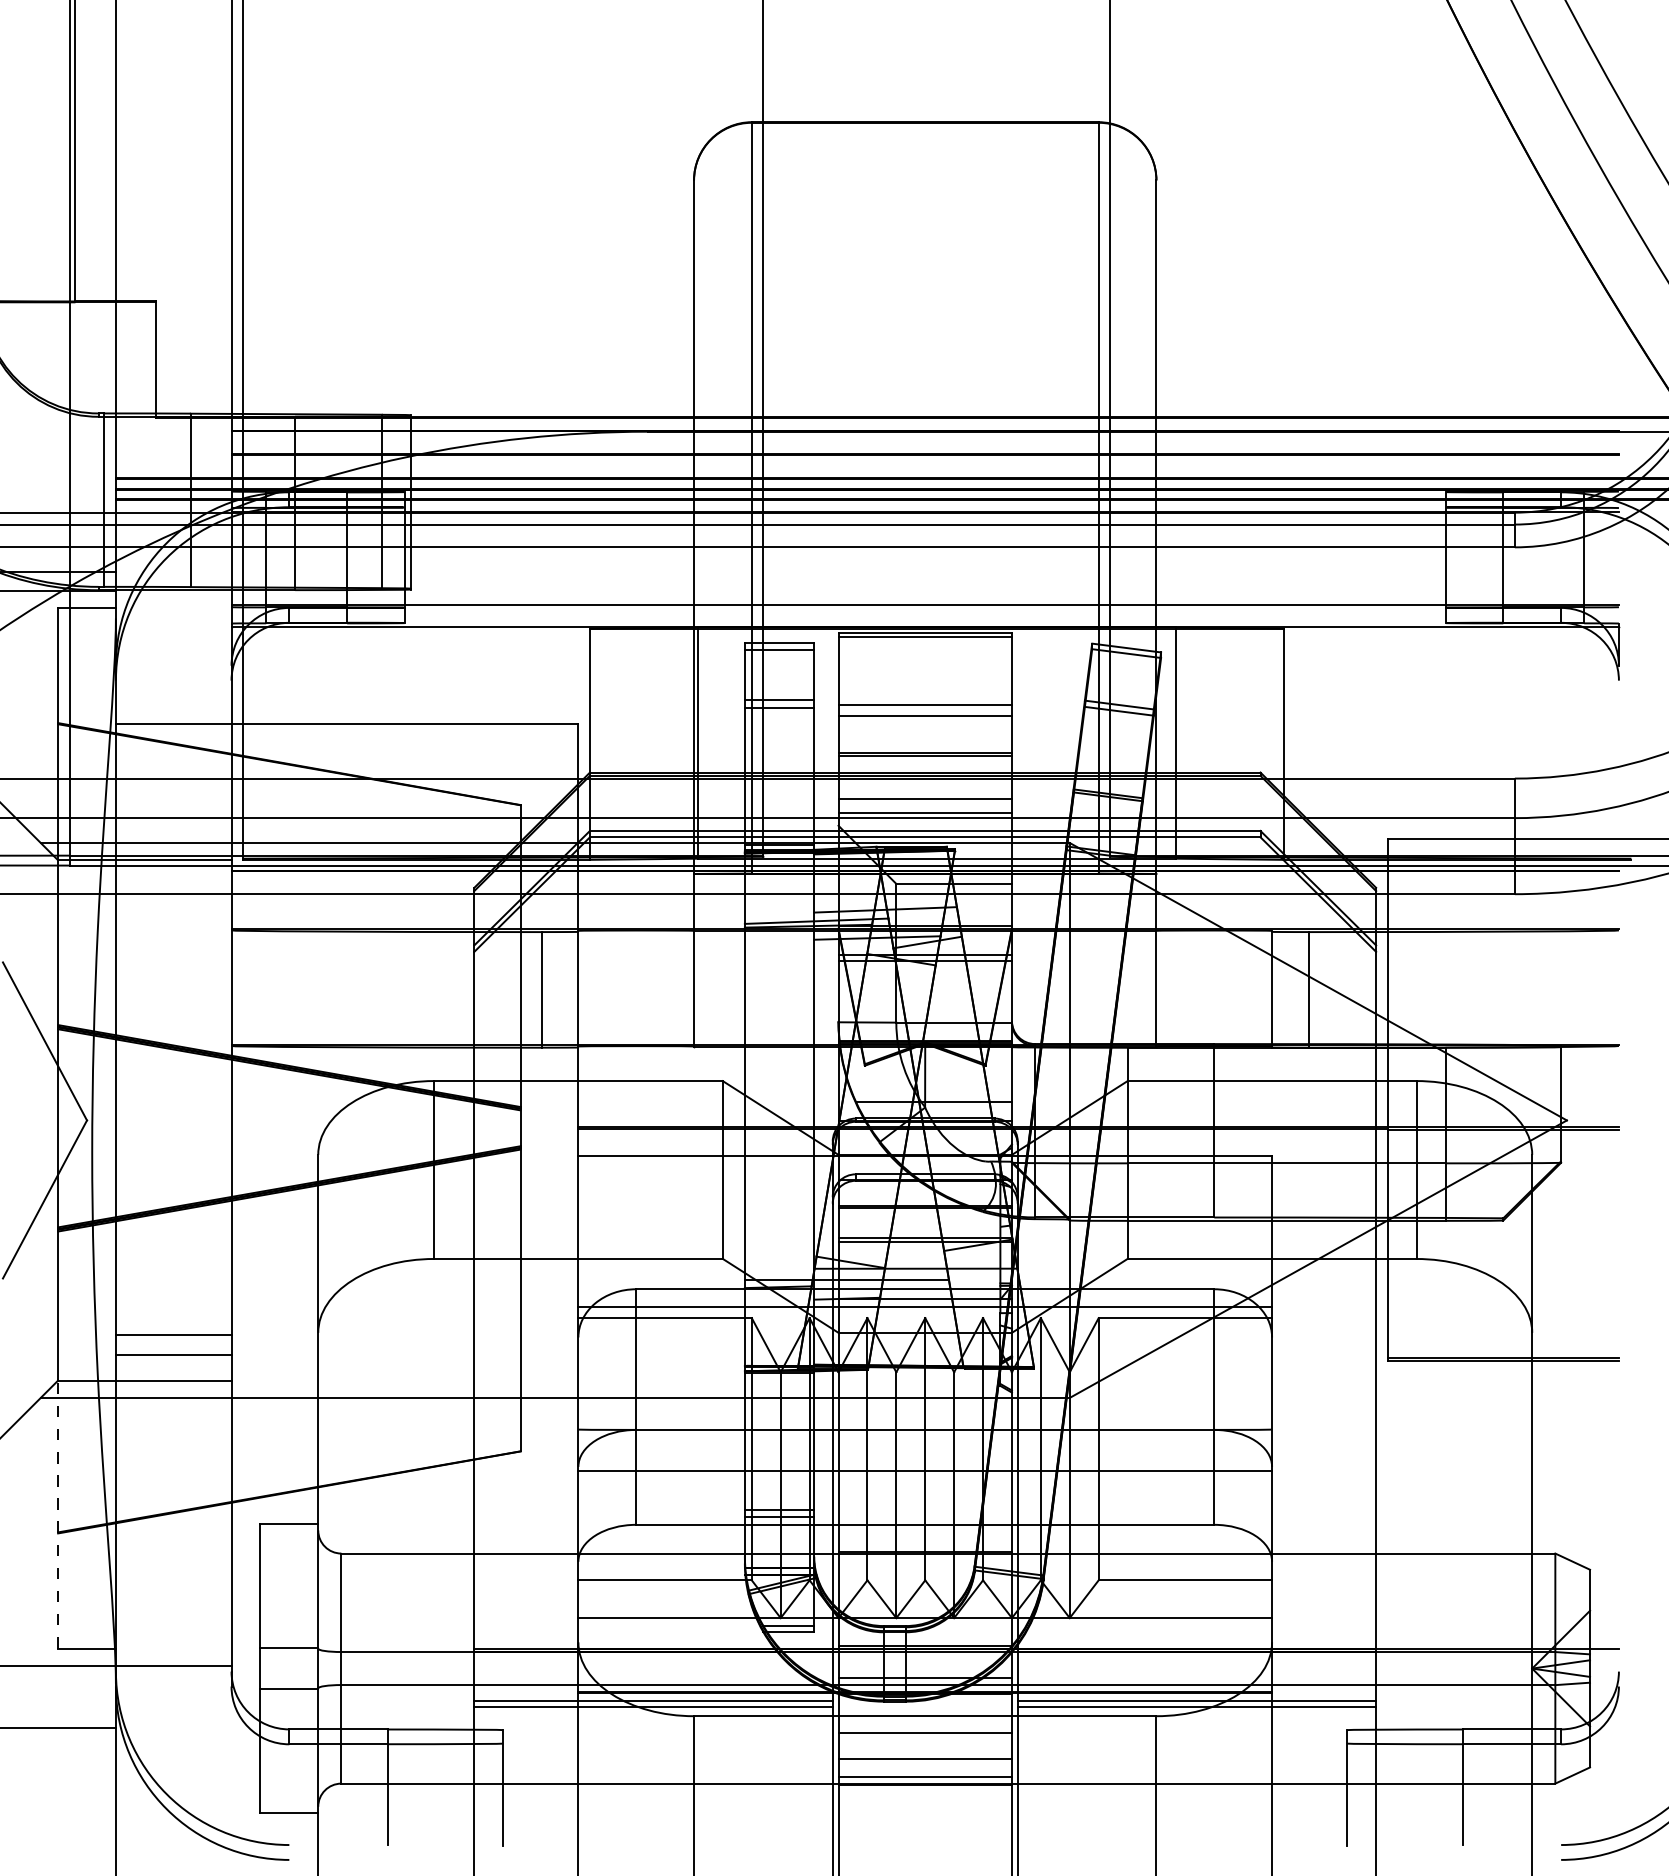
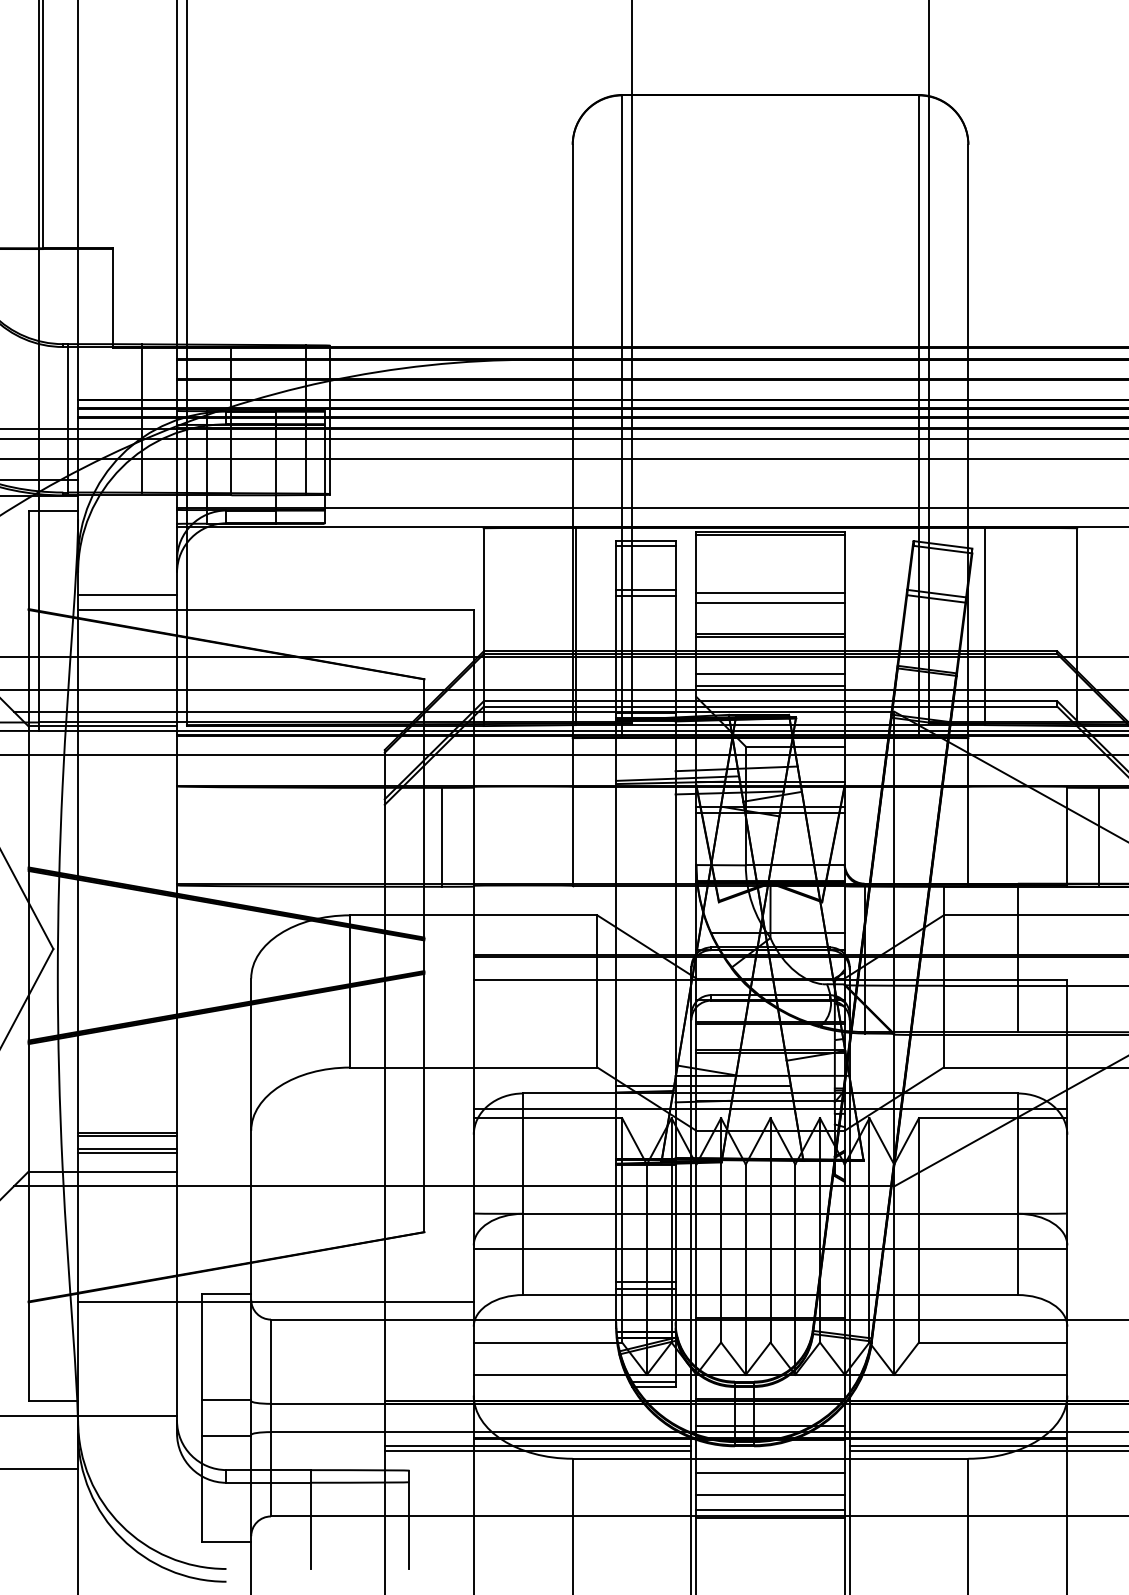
line: (173, 706) -> (127, 594), added
line: (173, 1338) -> (127, 1135), added
line: (173, 1358) -> (127, 1152), added
line: (58, 1514) -> (28, 1286), dashed -> solid
line: (346, 1532) -> (275, 1301), added

